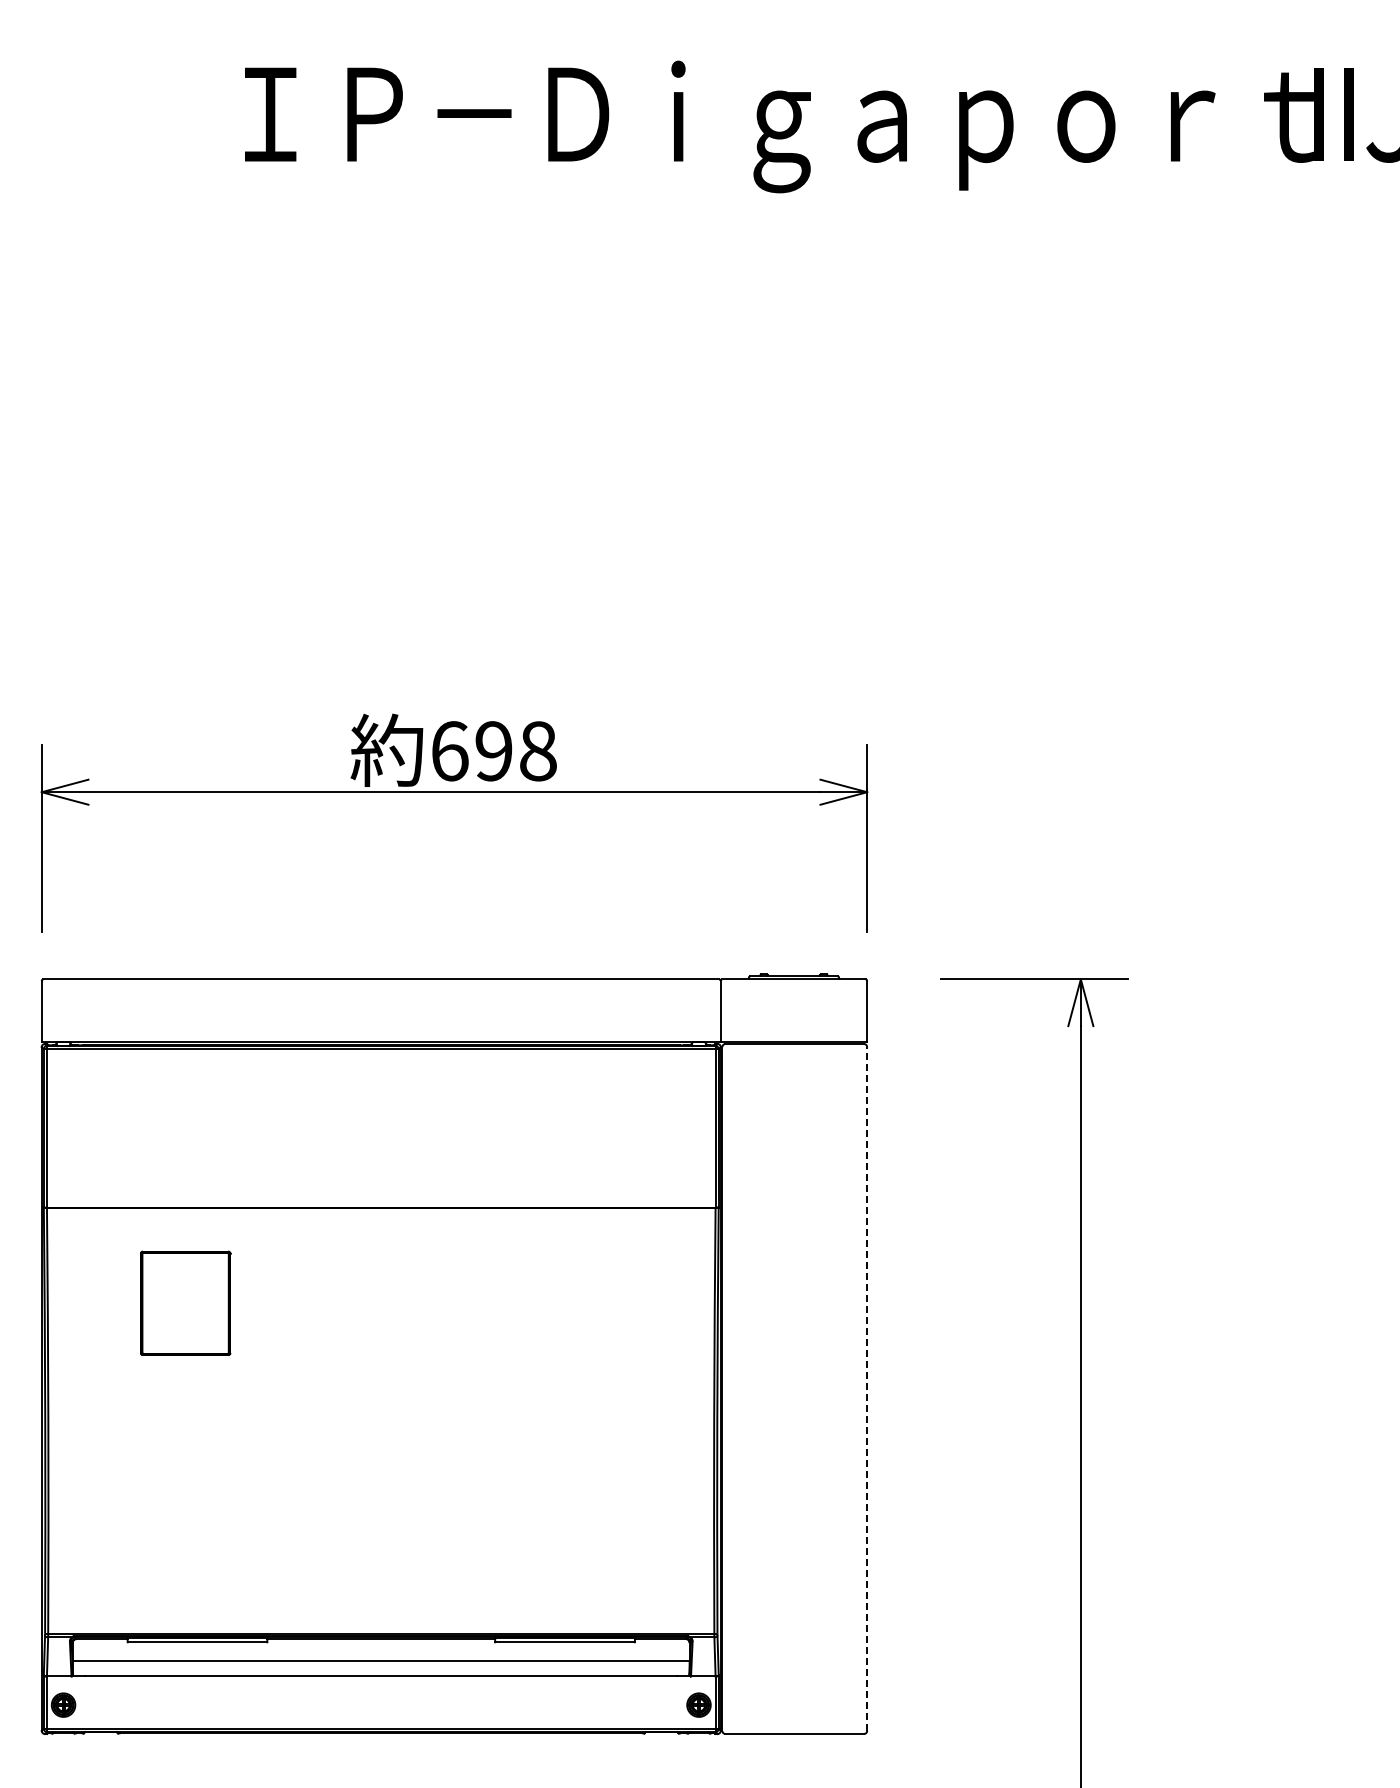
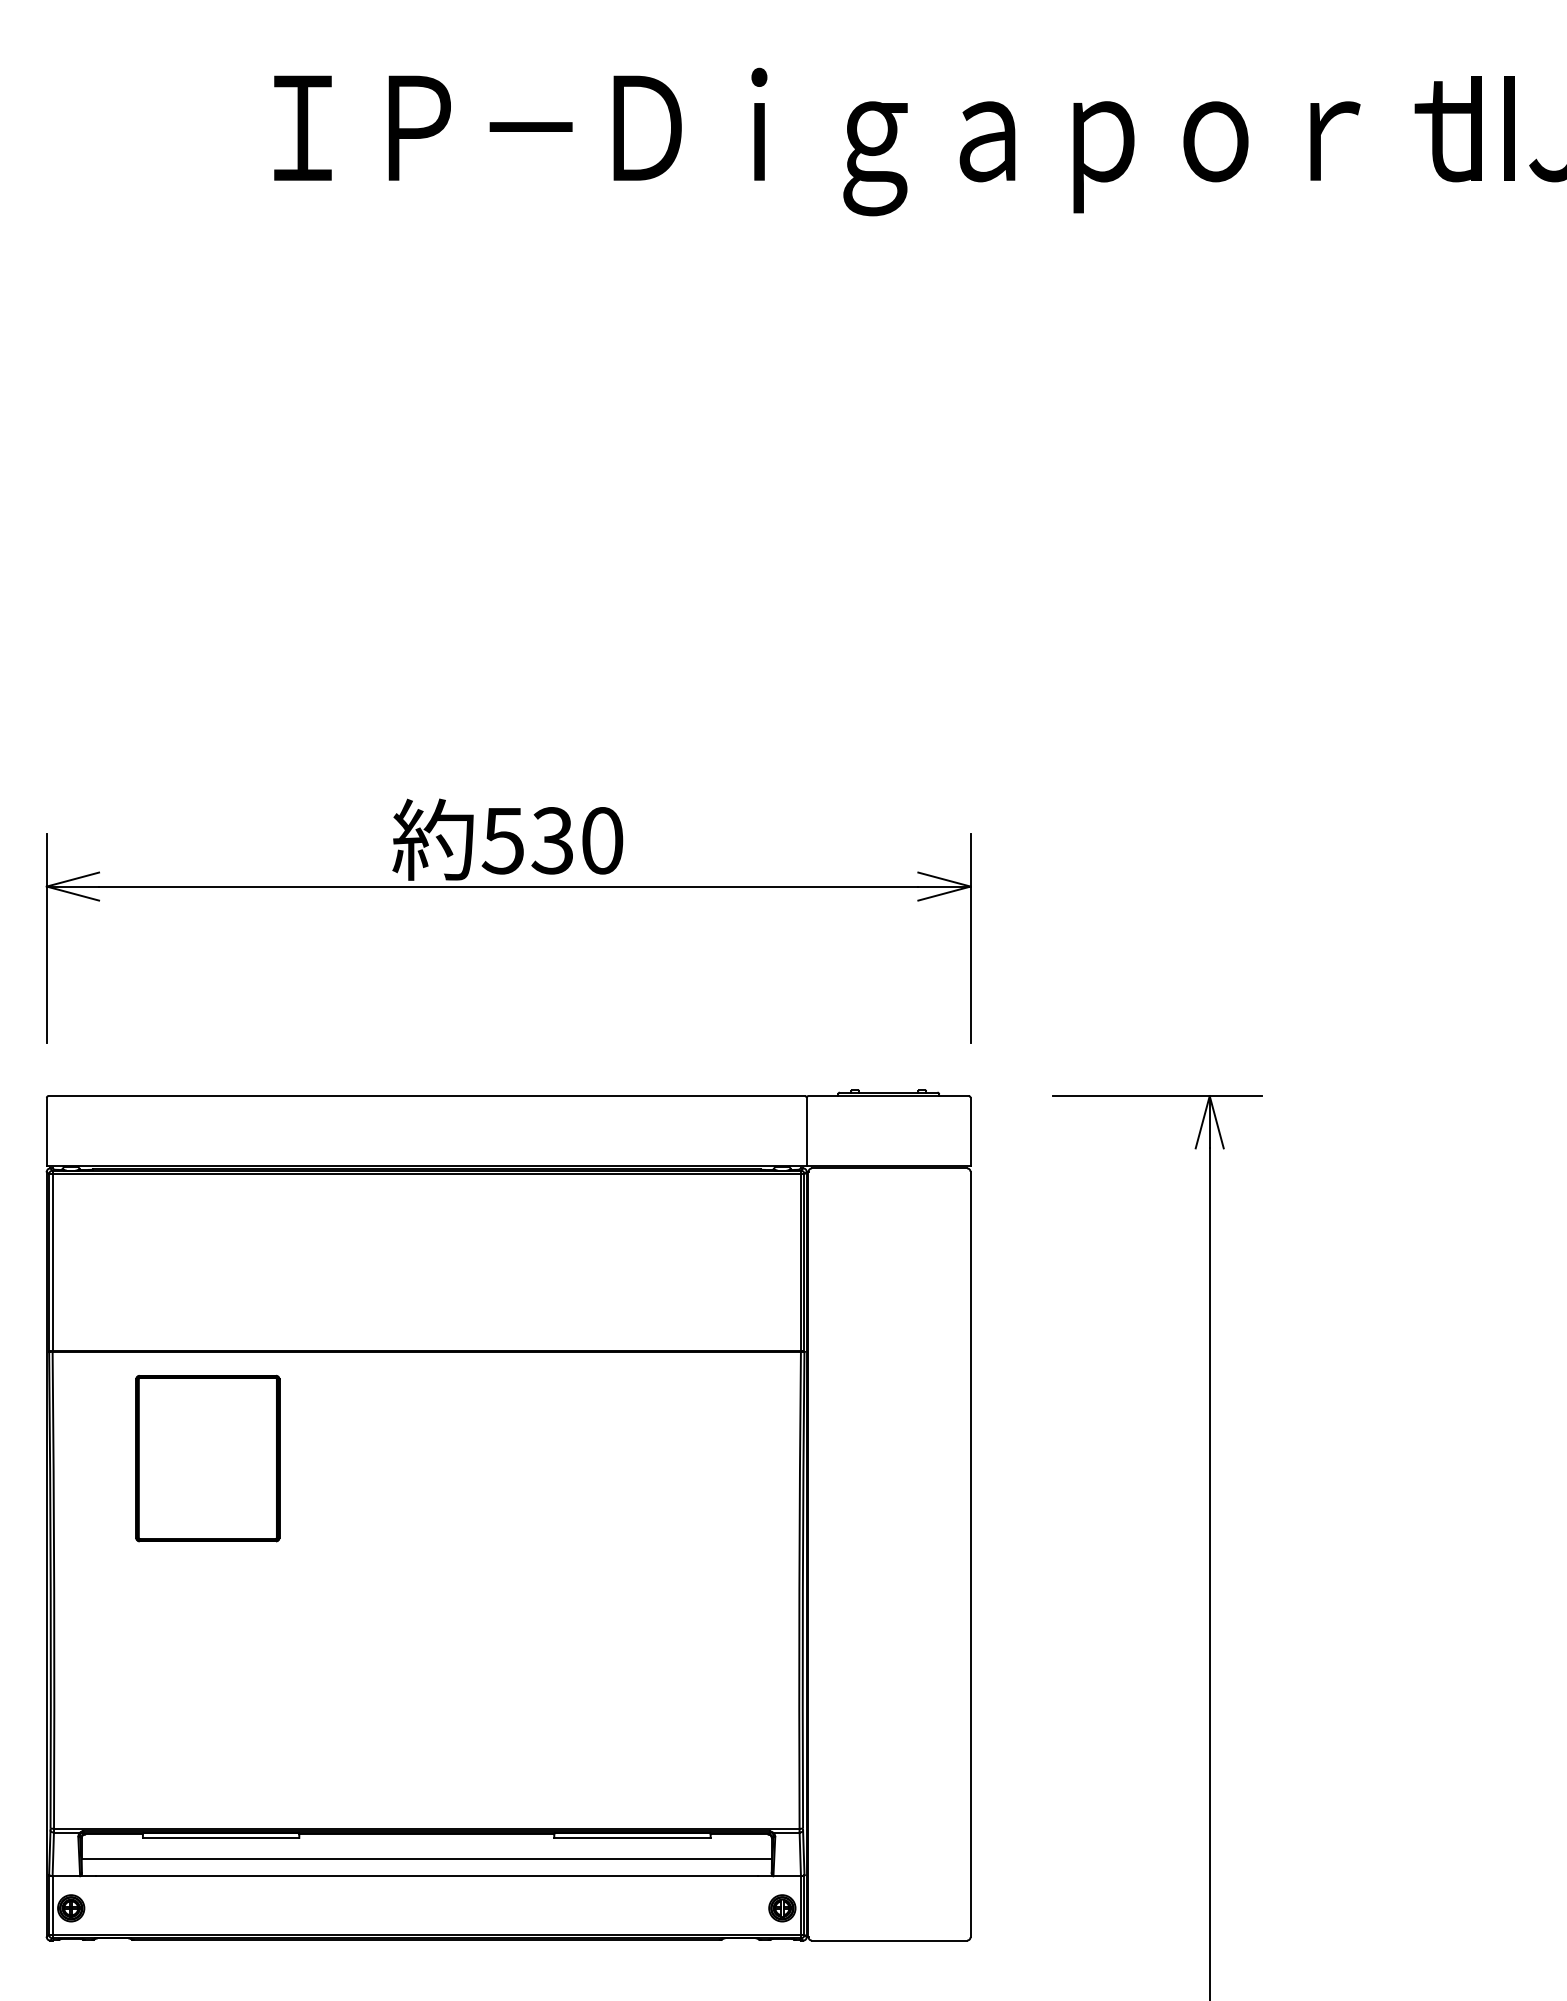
text: (493, 751) -> (552, 841), 698 -> 530
part: (185, 1303) -> (207, 1458), size x1.43
line: (867, 1389) -> (970, 1555), dashed -> solid

